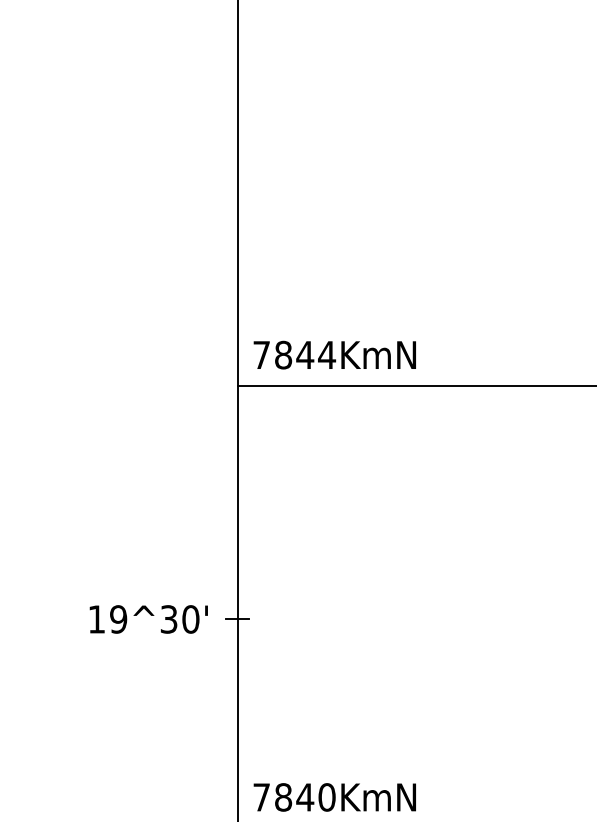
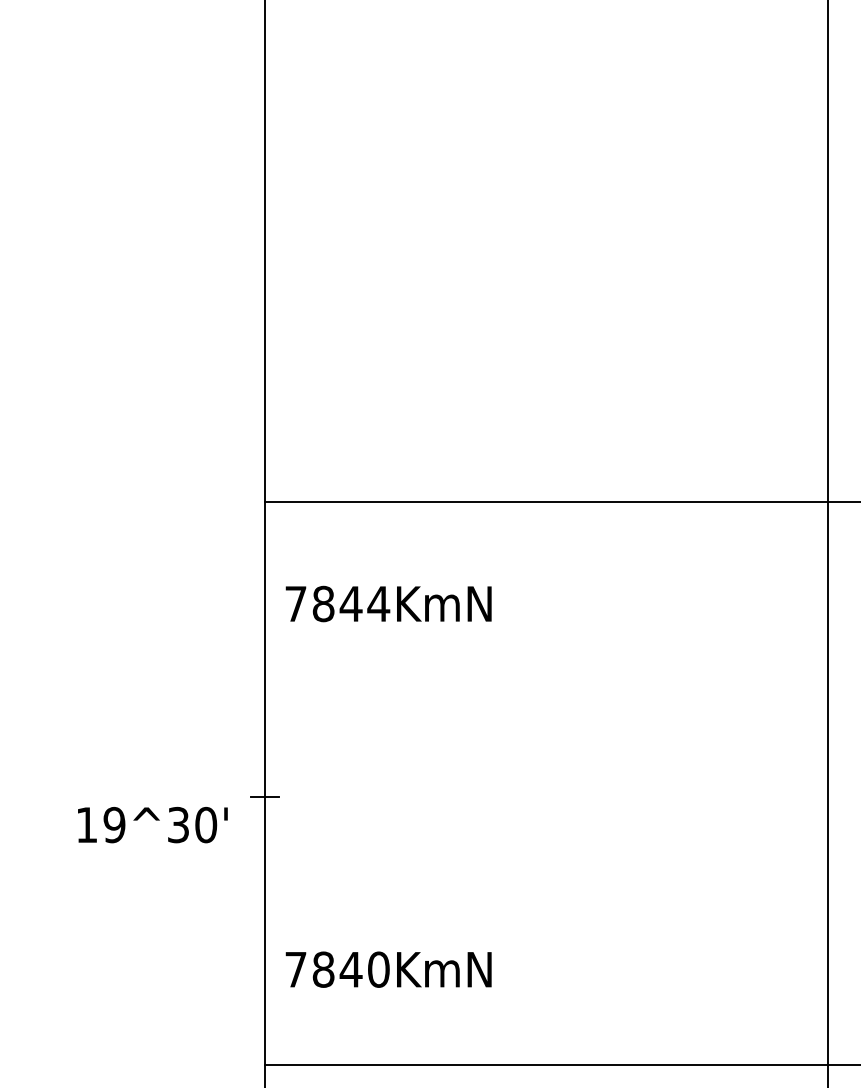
text: (334, 354) -> (388, 603), moved
text: (148, 619) -> (152, 825), moved
text: (334, 797) -> (388, 969), moved

